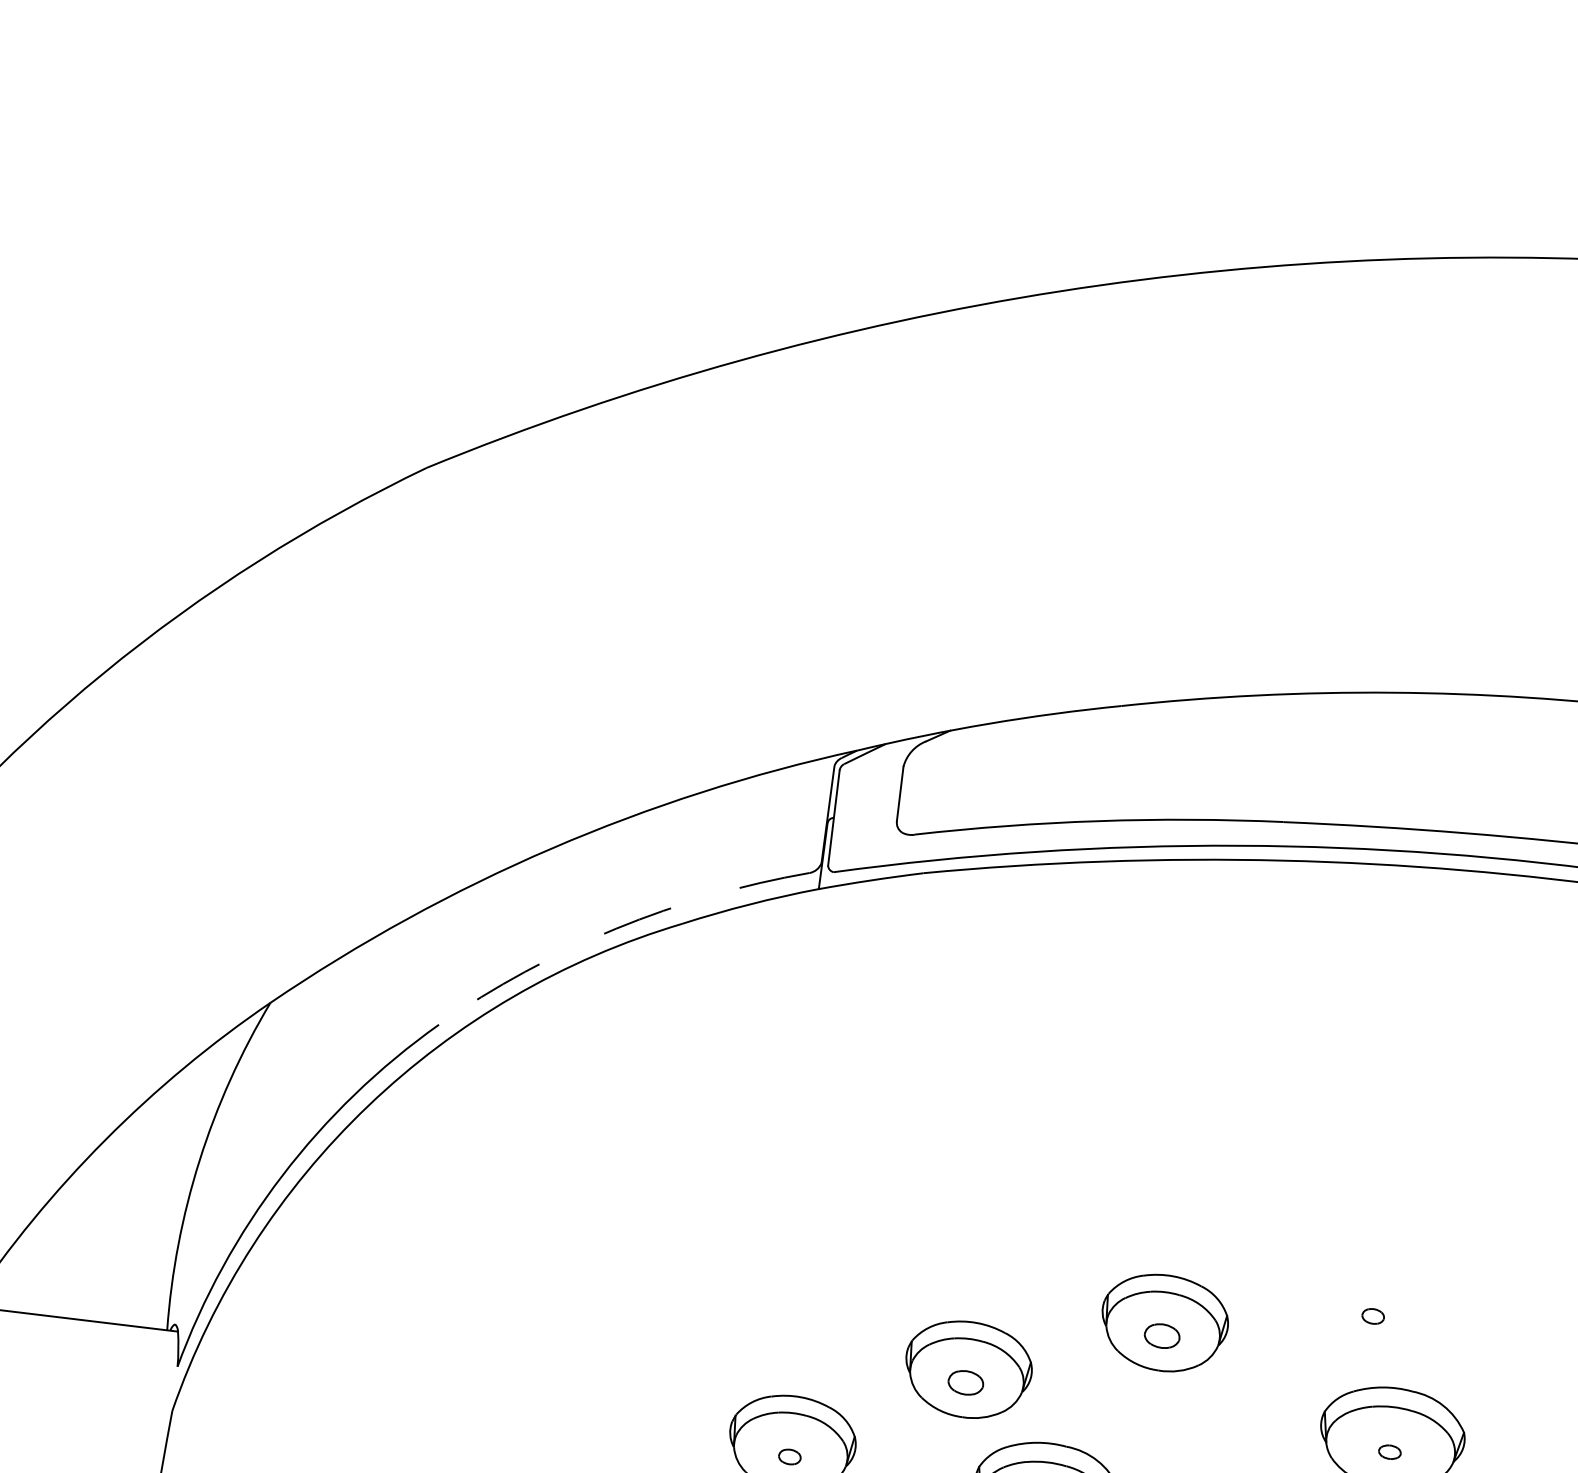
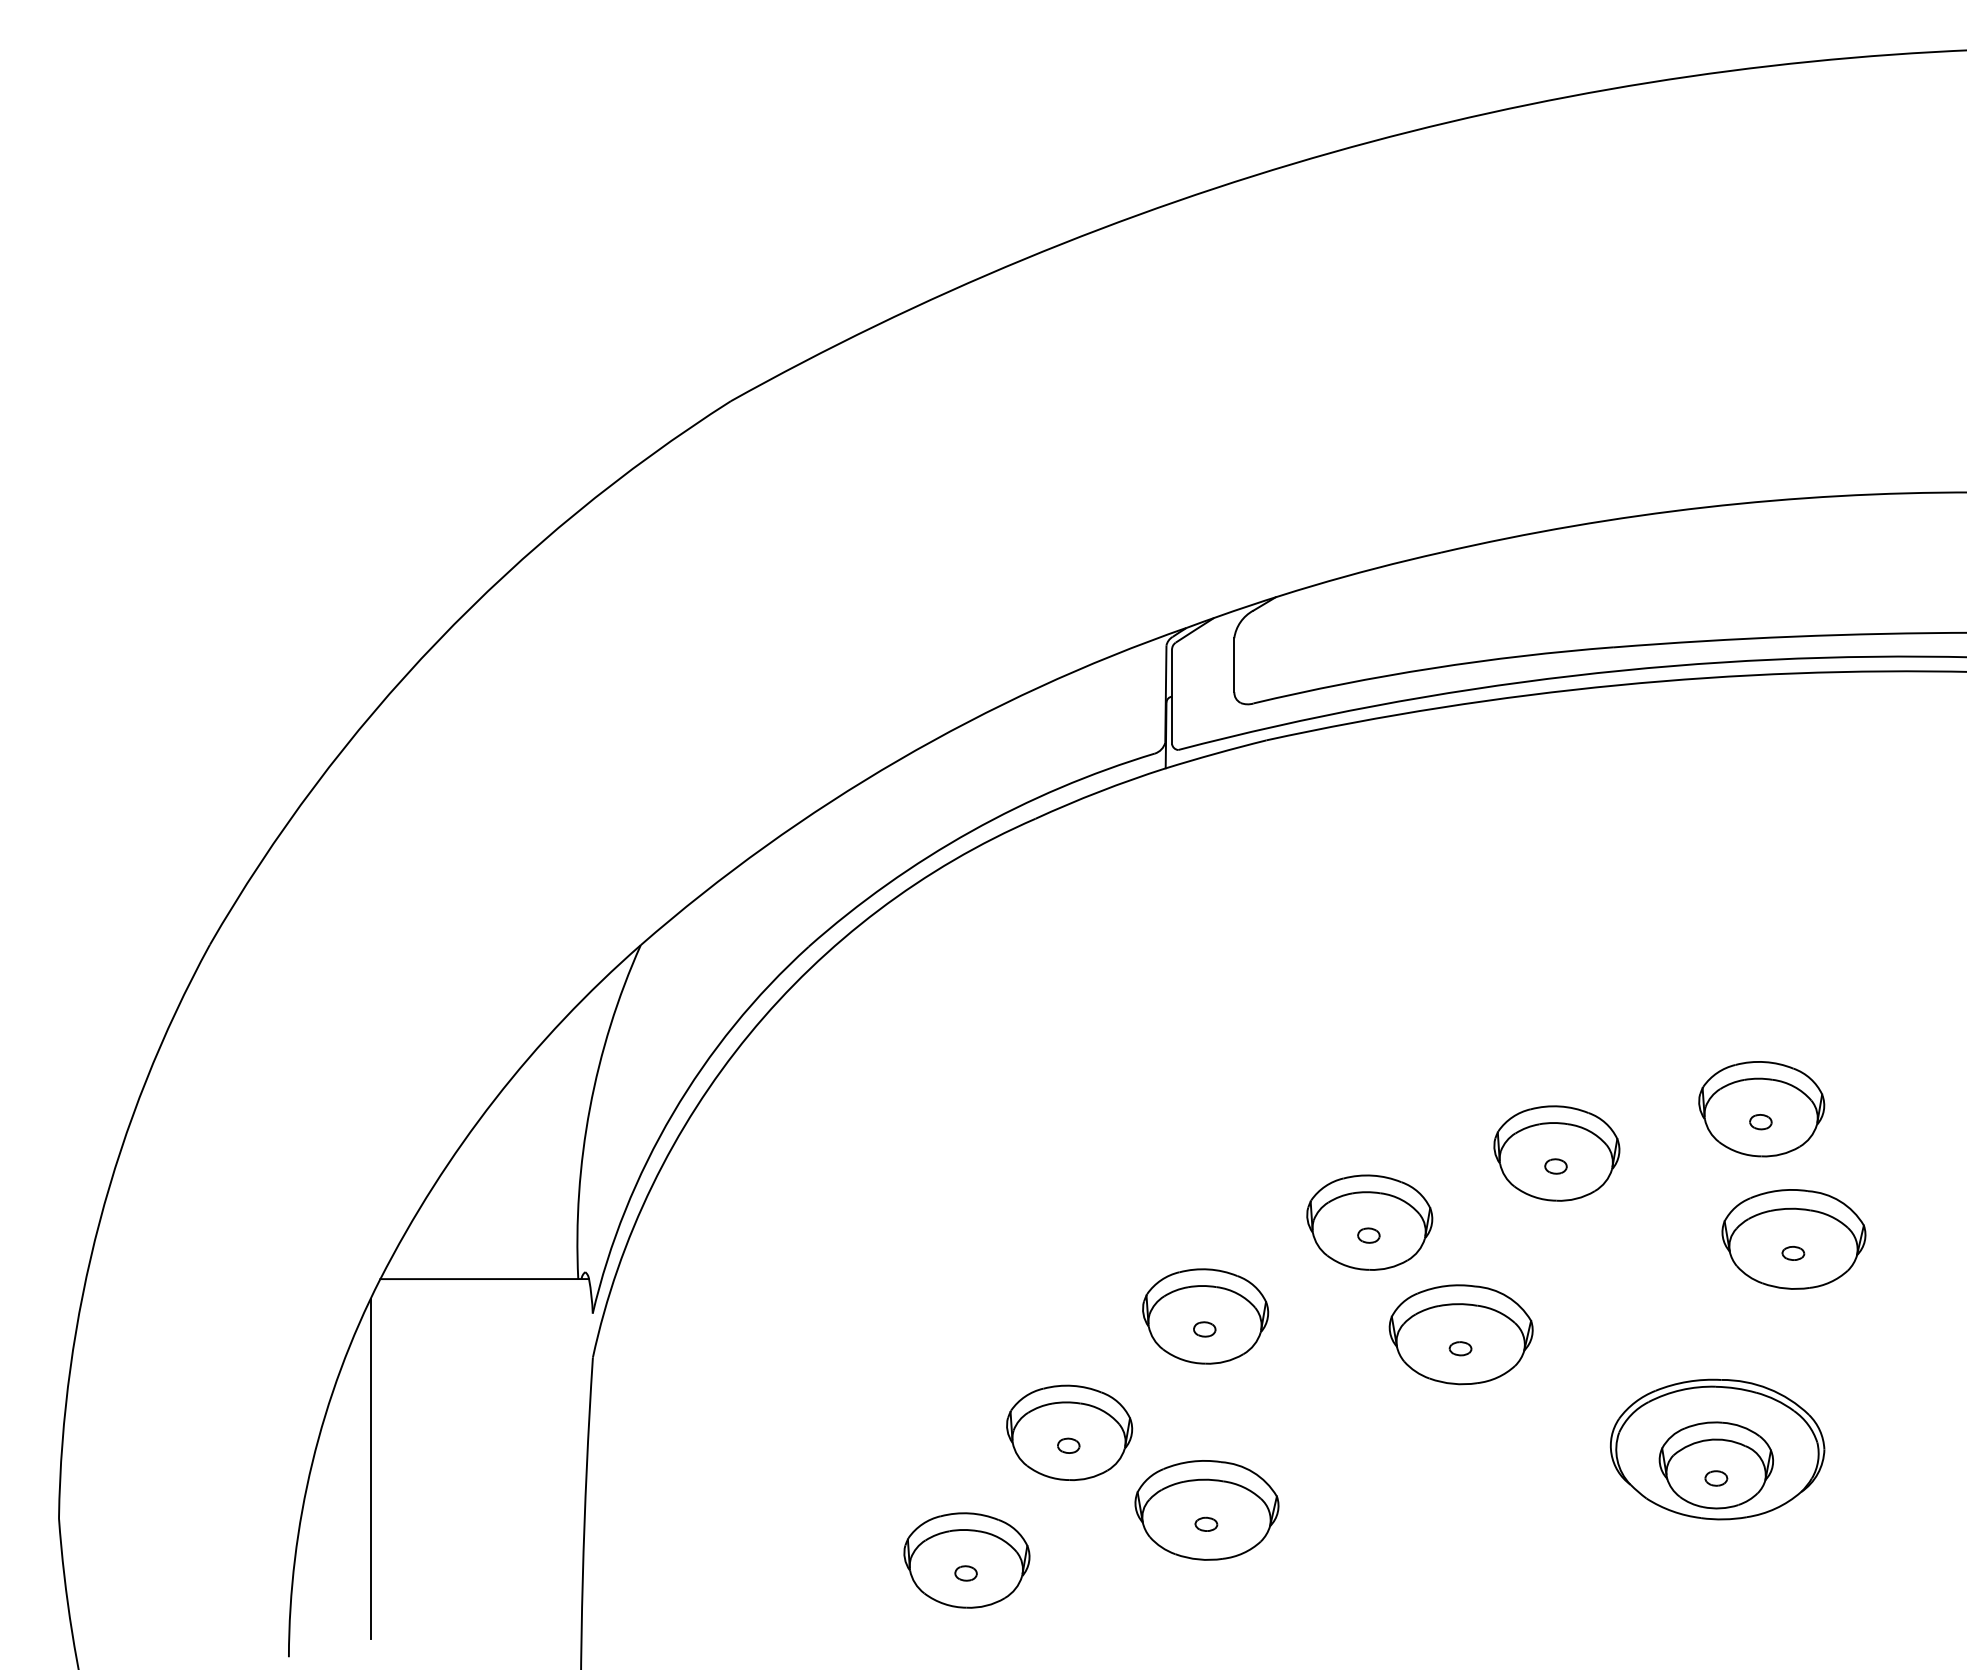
arc: (616, 928) -> (971, 831), dashed -> solid
part: (1375, 1303) -> (1761, 1109), added
part: (1161, 1336) -> (1555, 1166), size x0.62
part: (965, 1382) -> (1368, 1235), size x0.62

